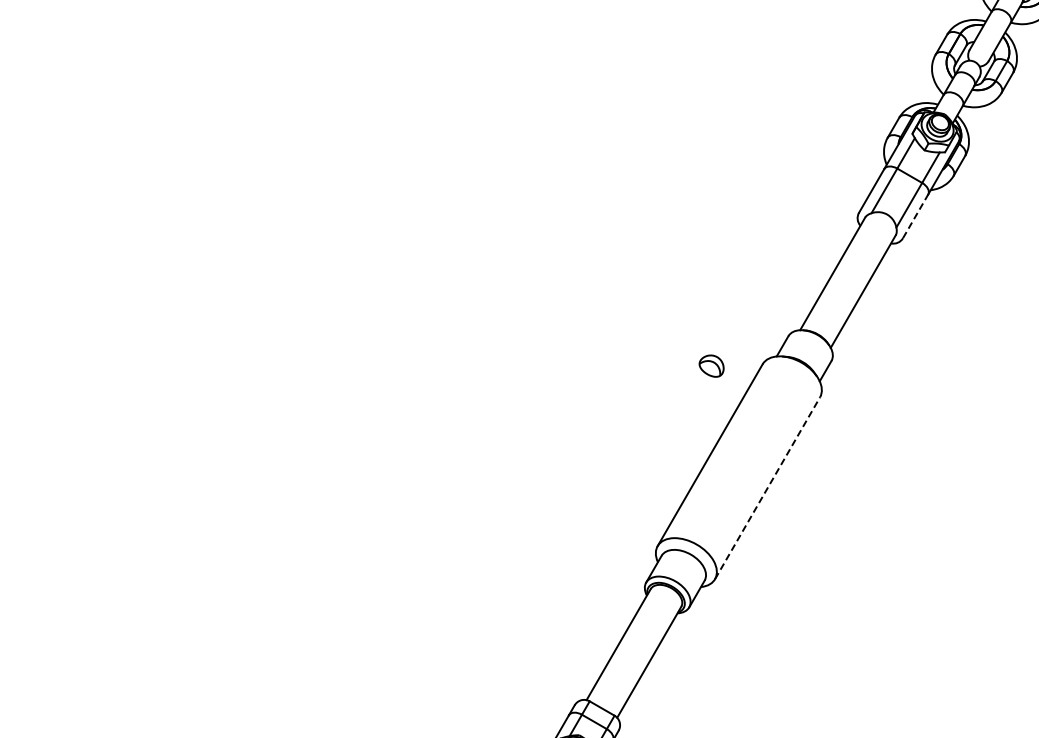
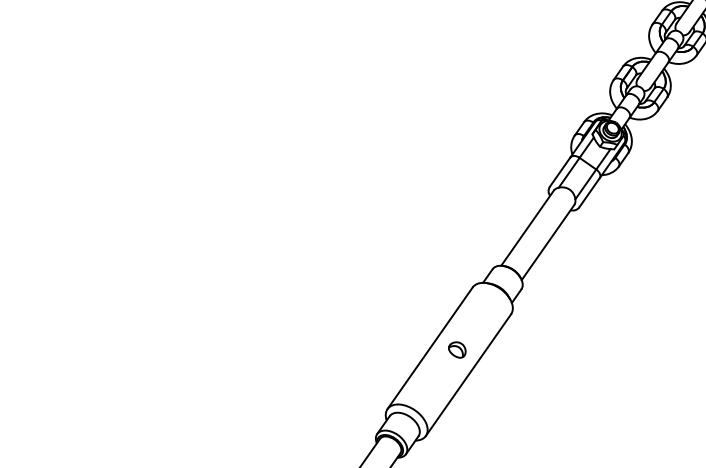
line: (915, 215) -> (589, 192), dashed -> solid
part: (711, 365) -> (457, 349), moved
line: (767, 488) -> (468, 375), dashed -> solid

